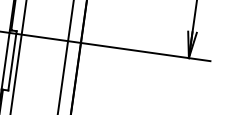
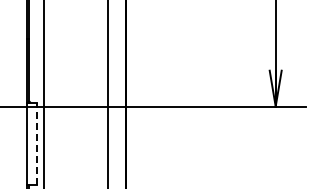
line: (12, 60) -> (36, 143), solid -> dashed

